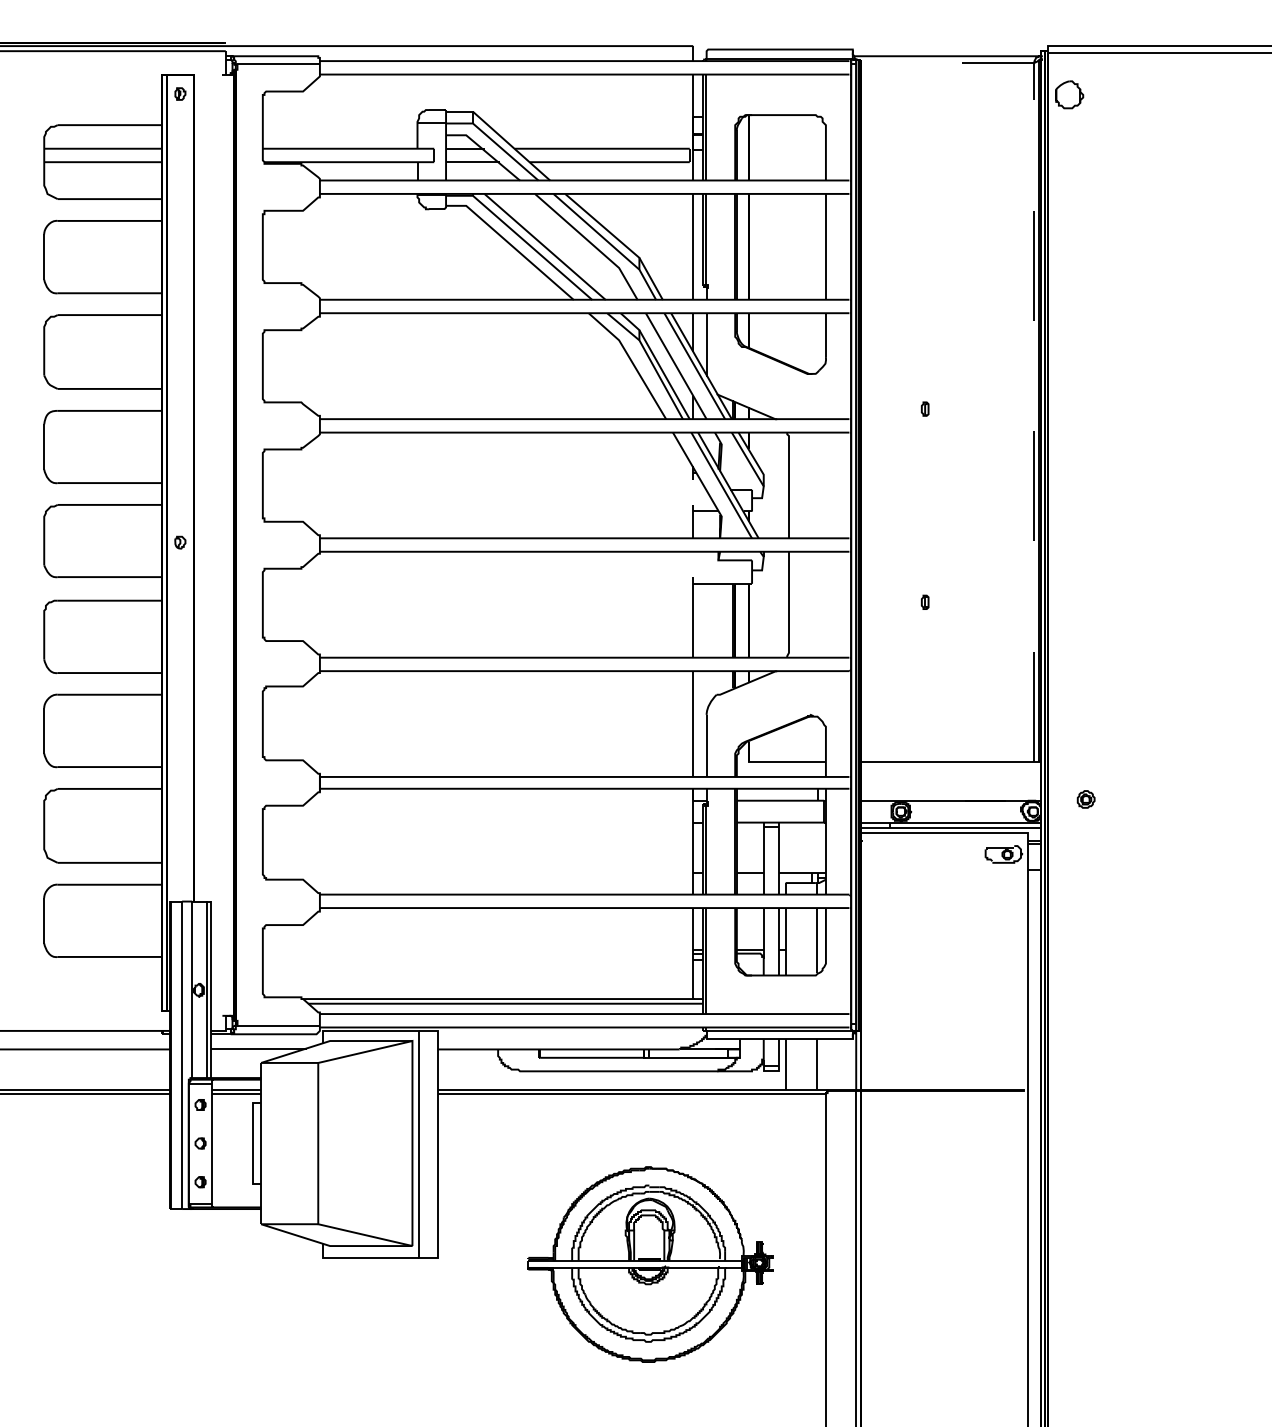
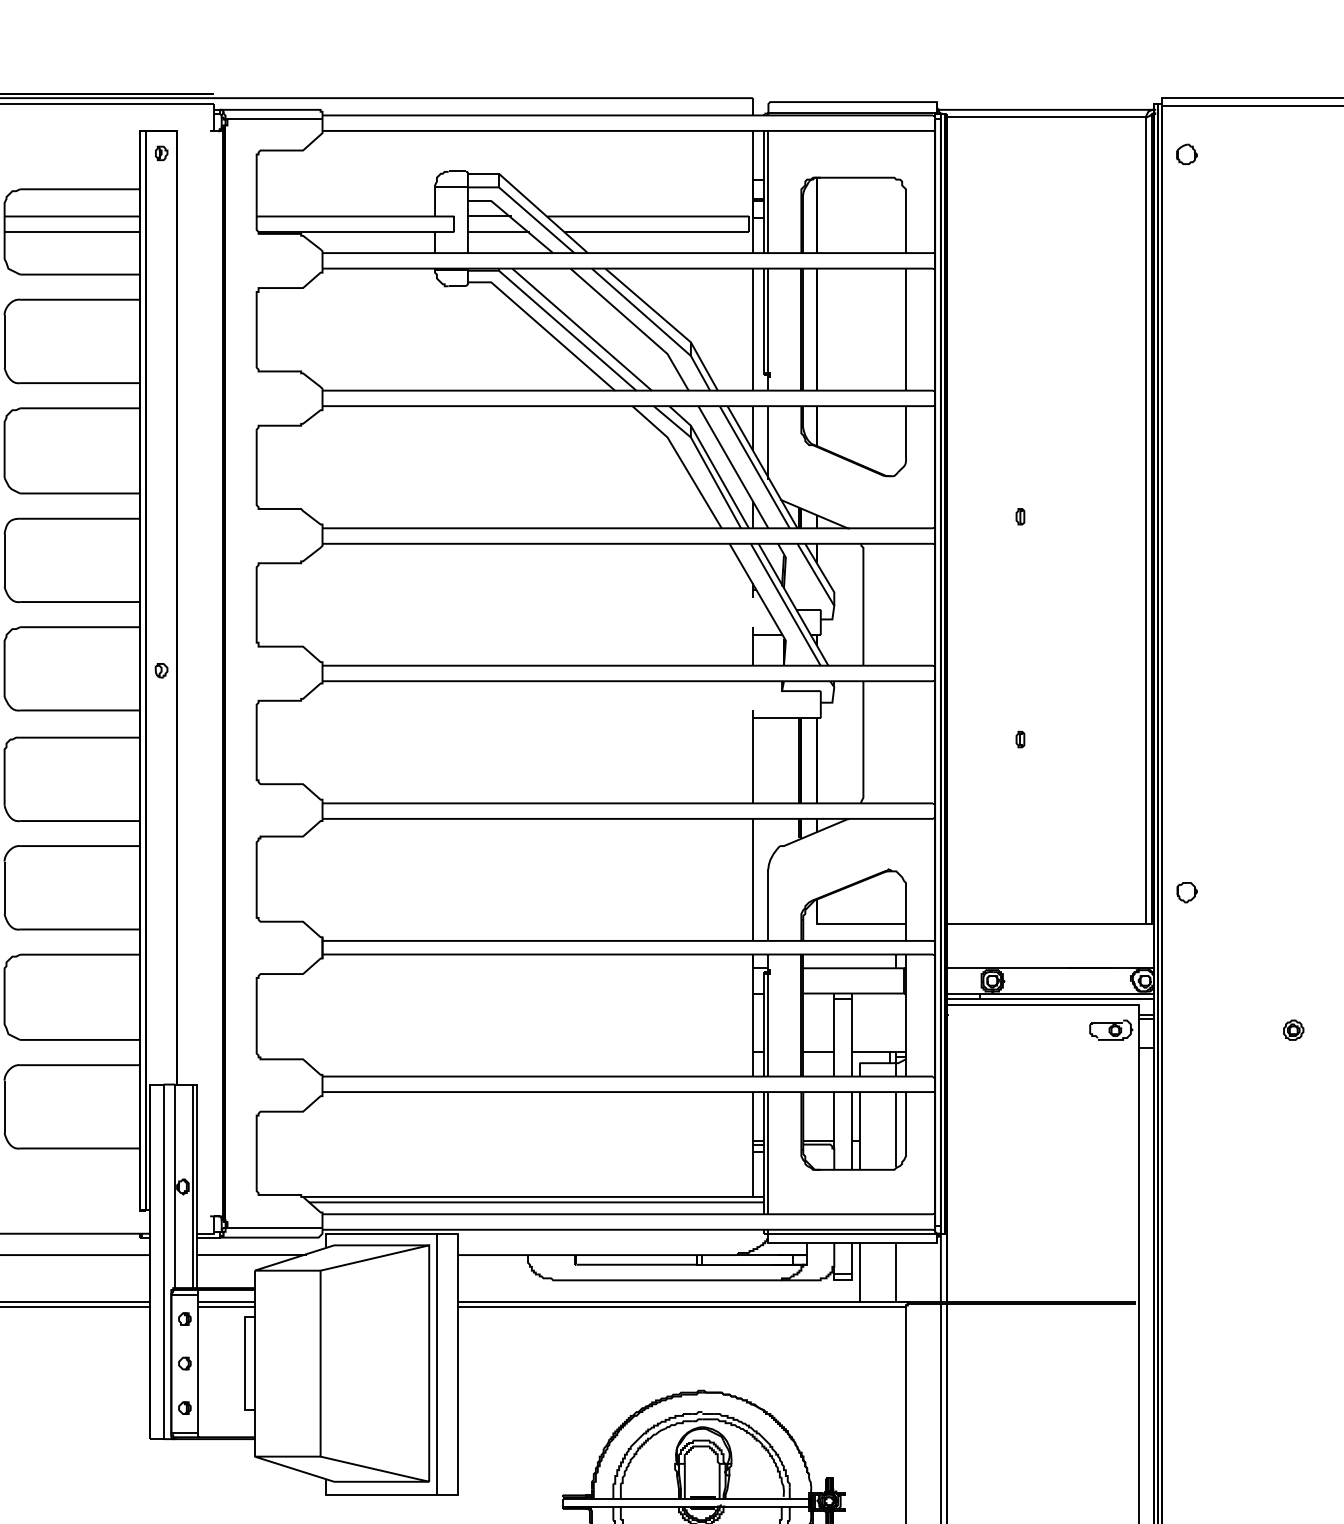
part: (1069, 94) -> (1186, 153), size x0.62
line: (1034, 324) -> (1146, 419), dashed -> solid
part: (1069, 734) -> (1186, 891), added
part: (1085, 799) -> (1292, 1030), moved

